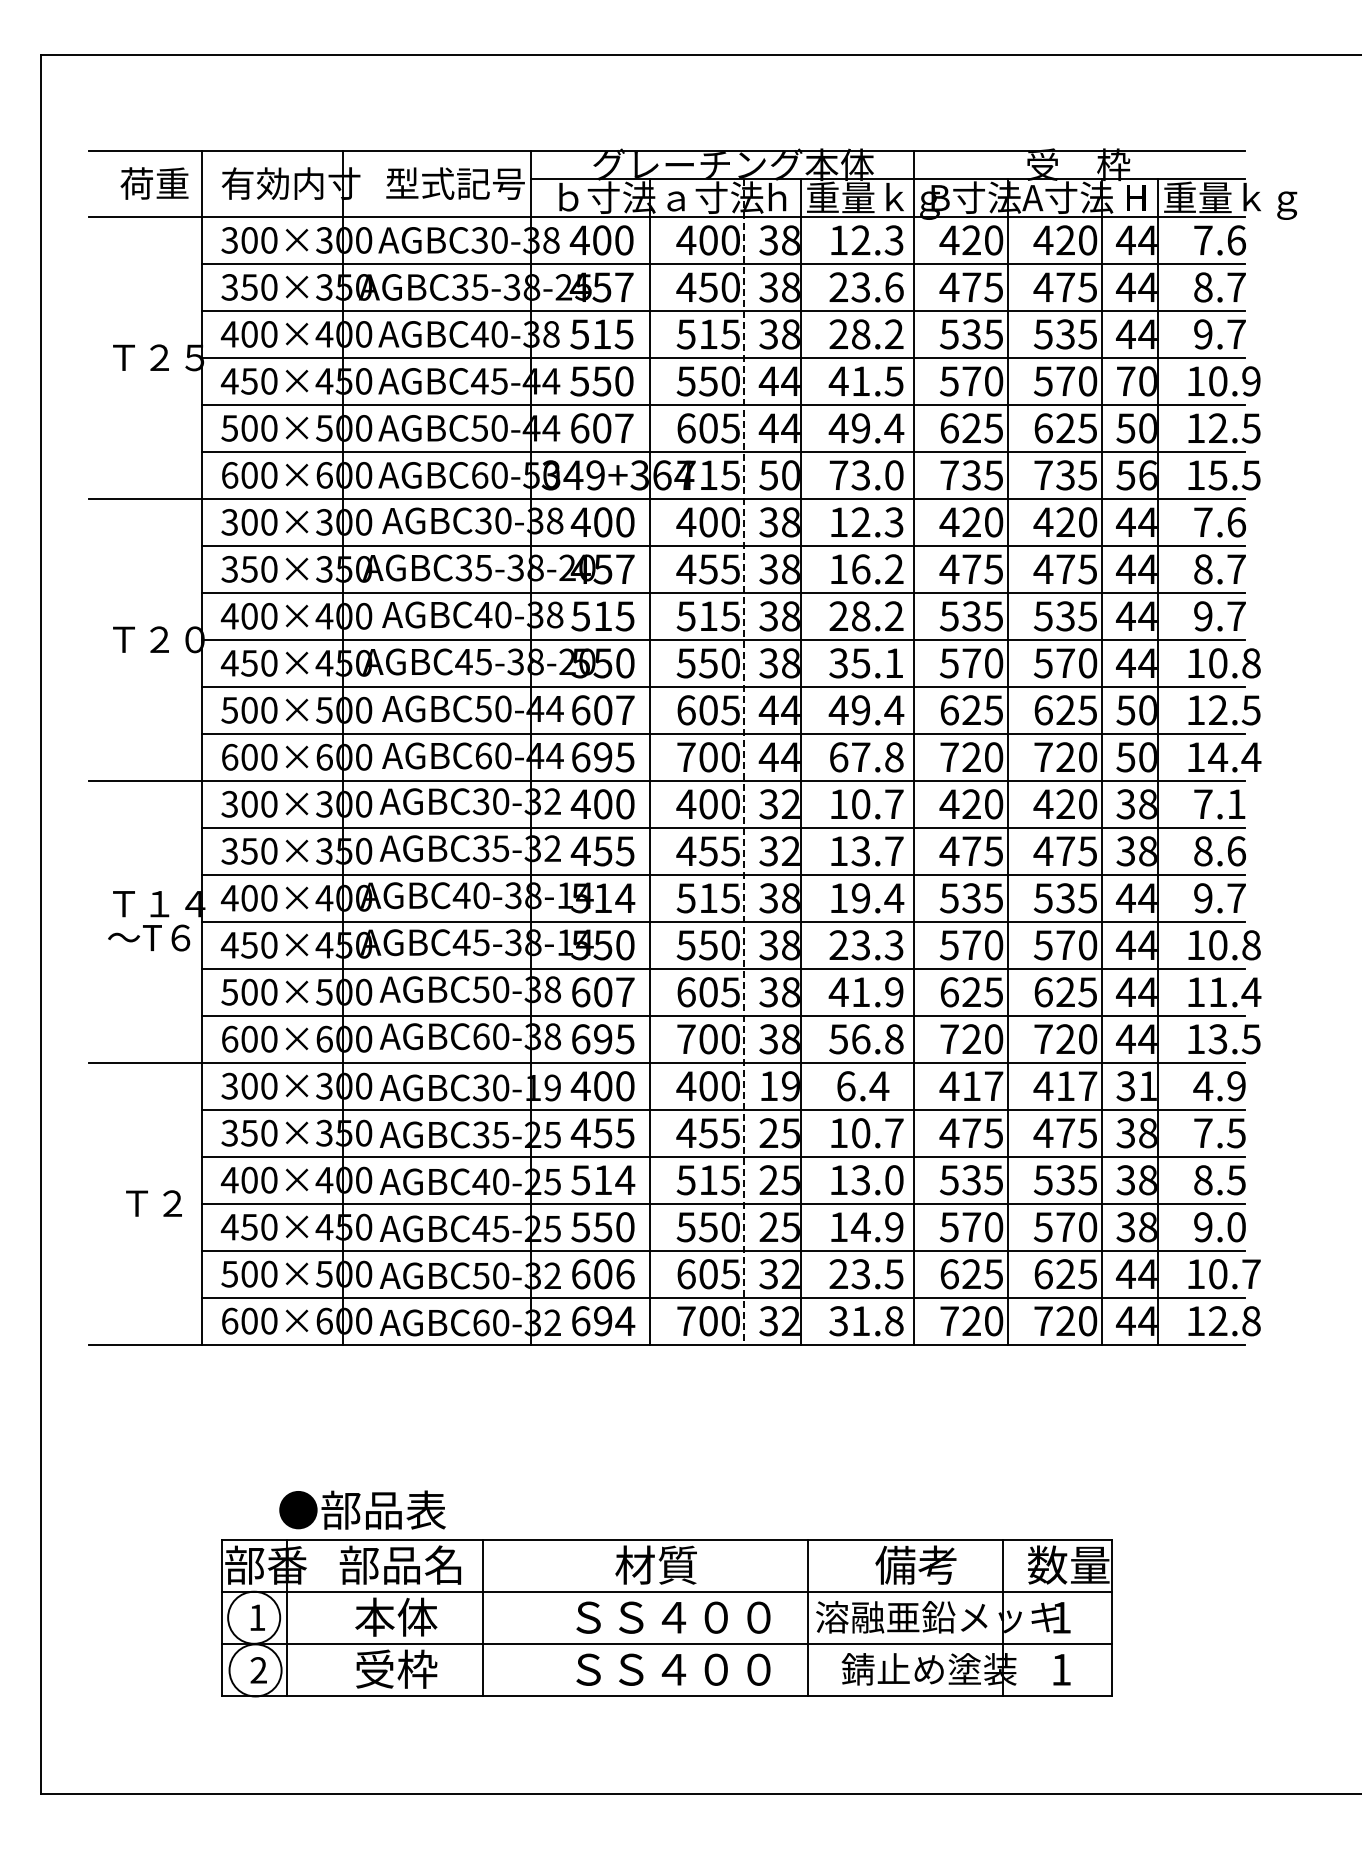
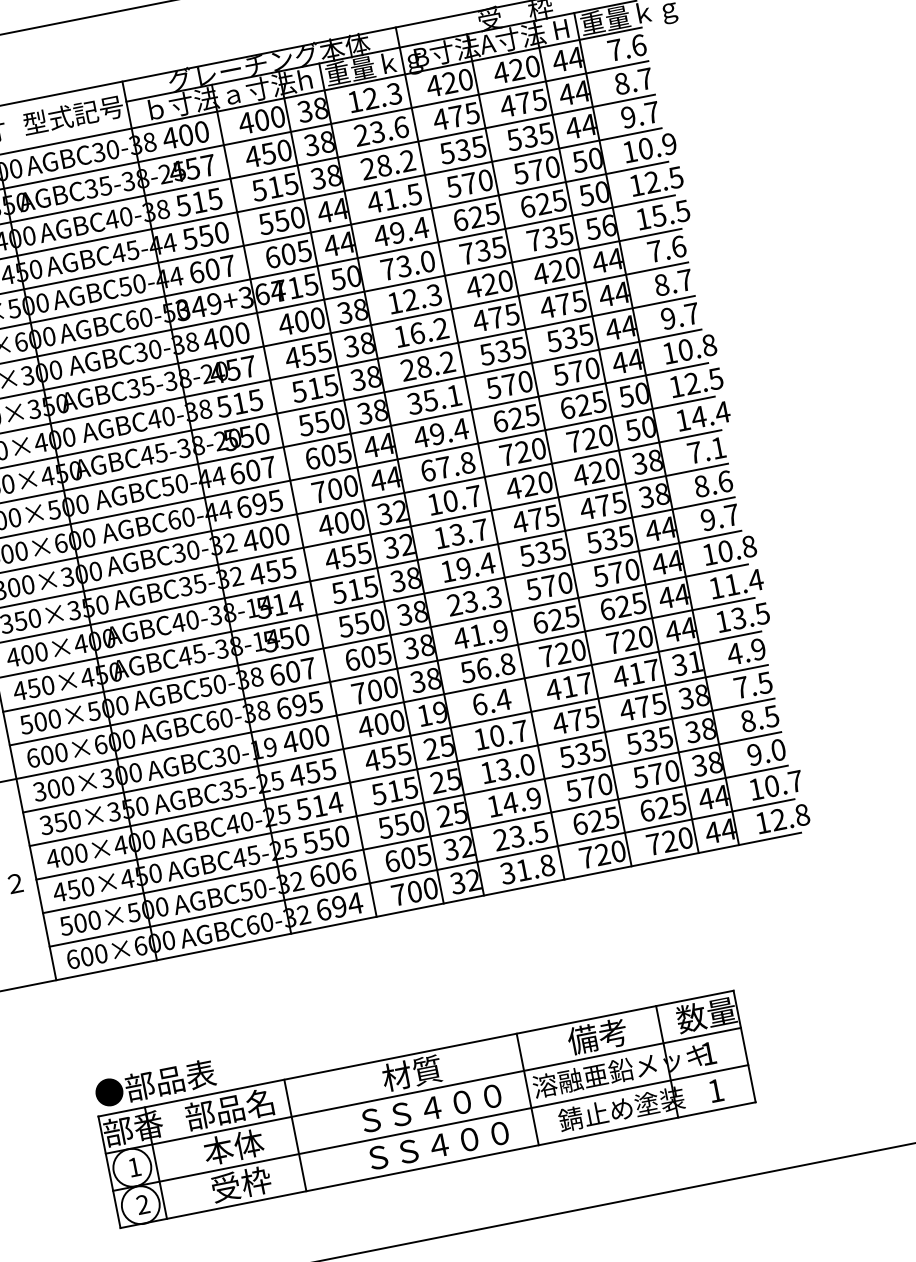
text: (1125, 381) -> (579, 161), 70 -> 50
line: (744, 762) -> (361, 487), dashed -> solid
text: (362, 1509) -> (155, 1082), moved

